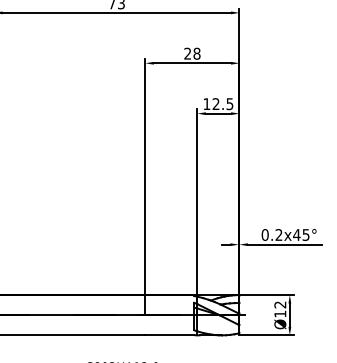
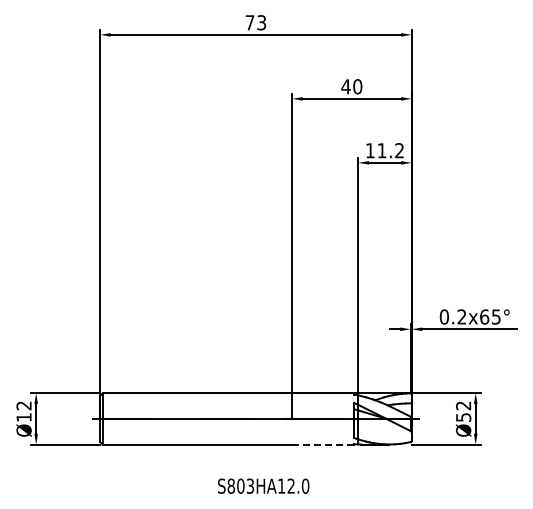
text: (192, 53) -> (351, 86), 28 -> 40
text: (222, 103) -> (390, 150), 12.5 -> 11.2
text: (296, 234) -> (484, 316), 0.2x45° -> 0.2x65°
text: (280, 314) -> (463, 417), Ø12 -> Ø52
line: (170, 335) -> (323, 444), solid -> dashed

